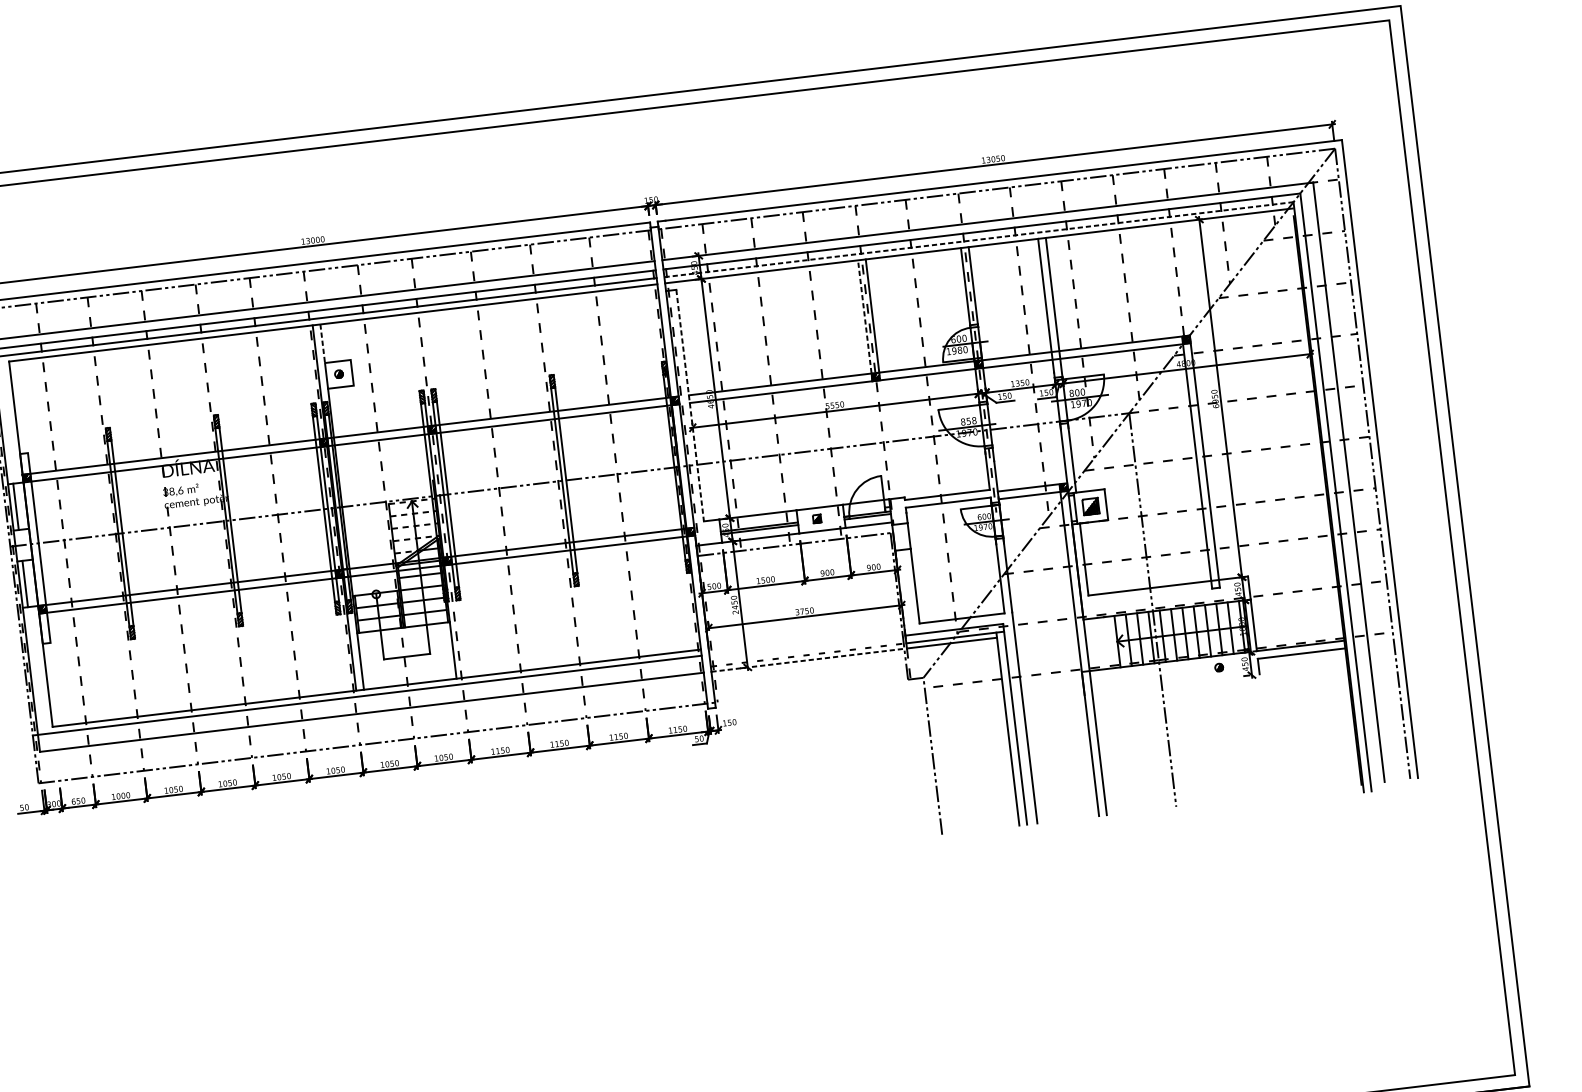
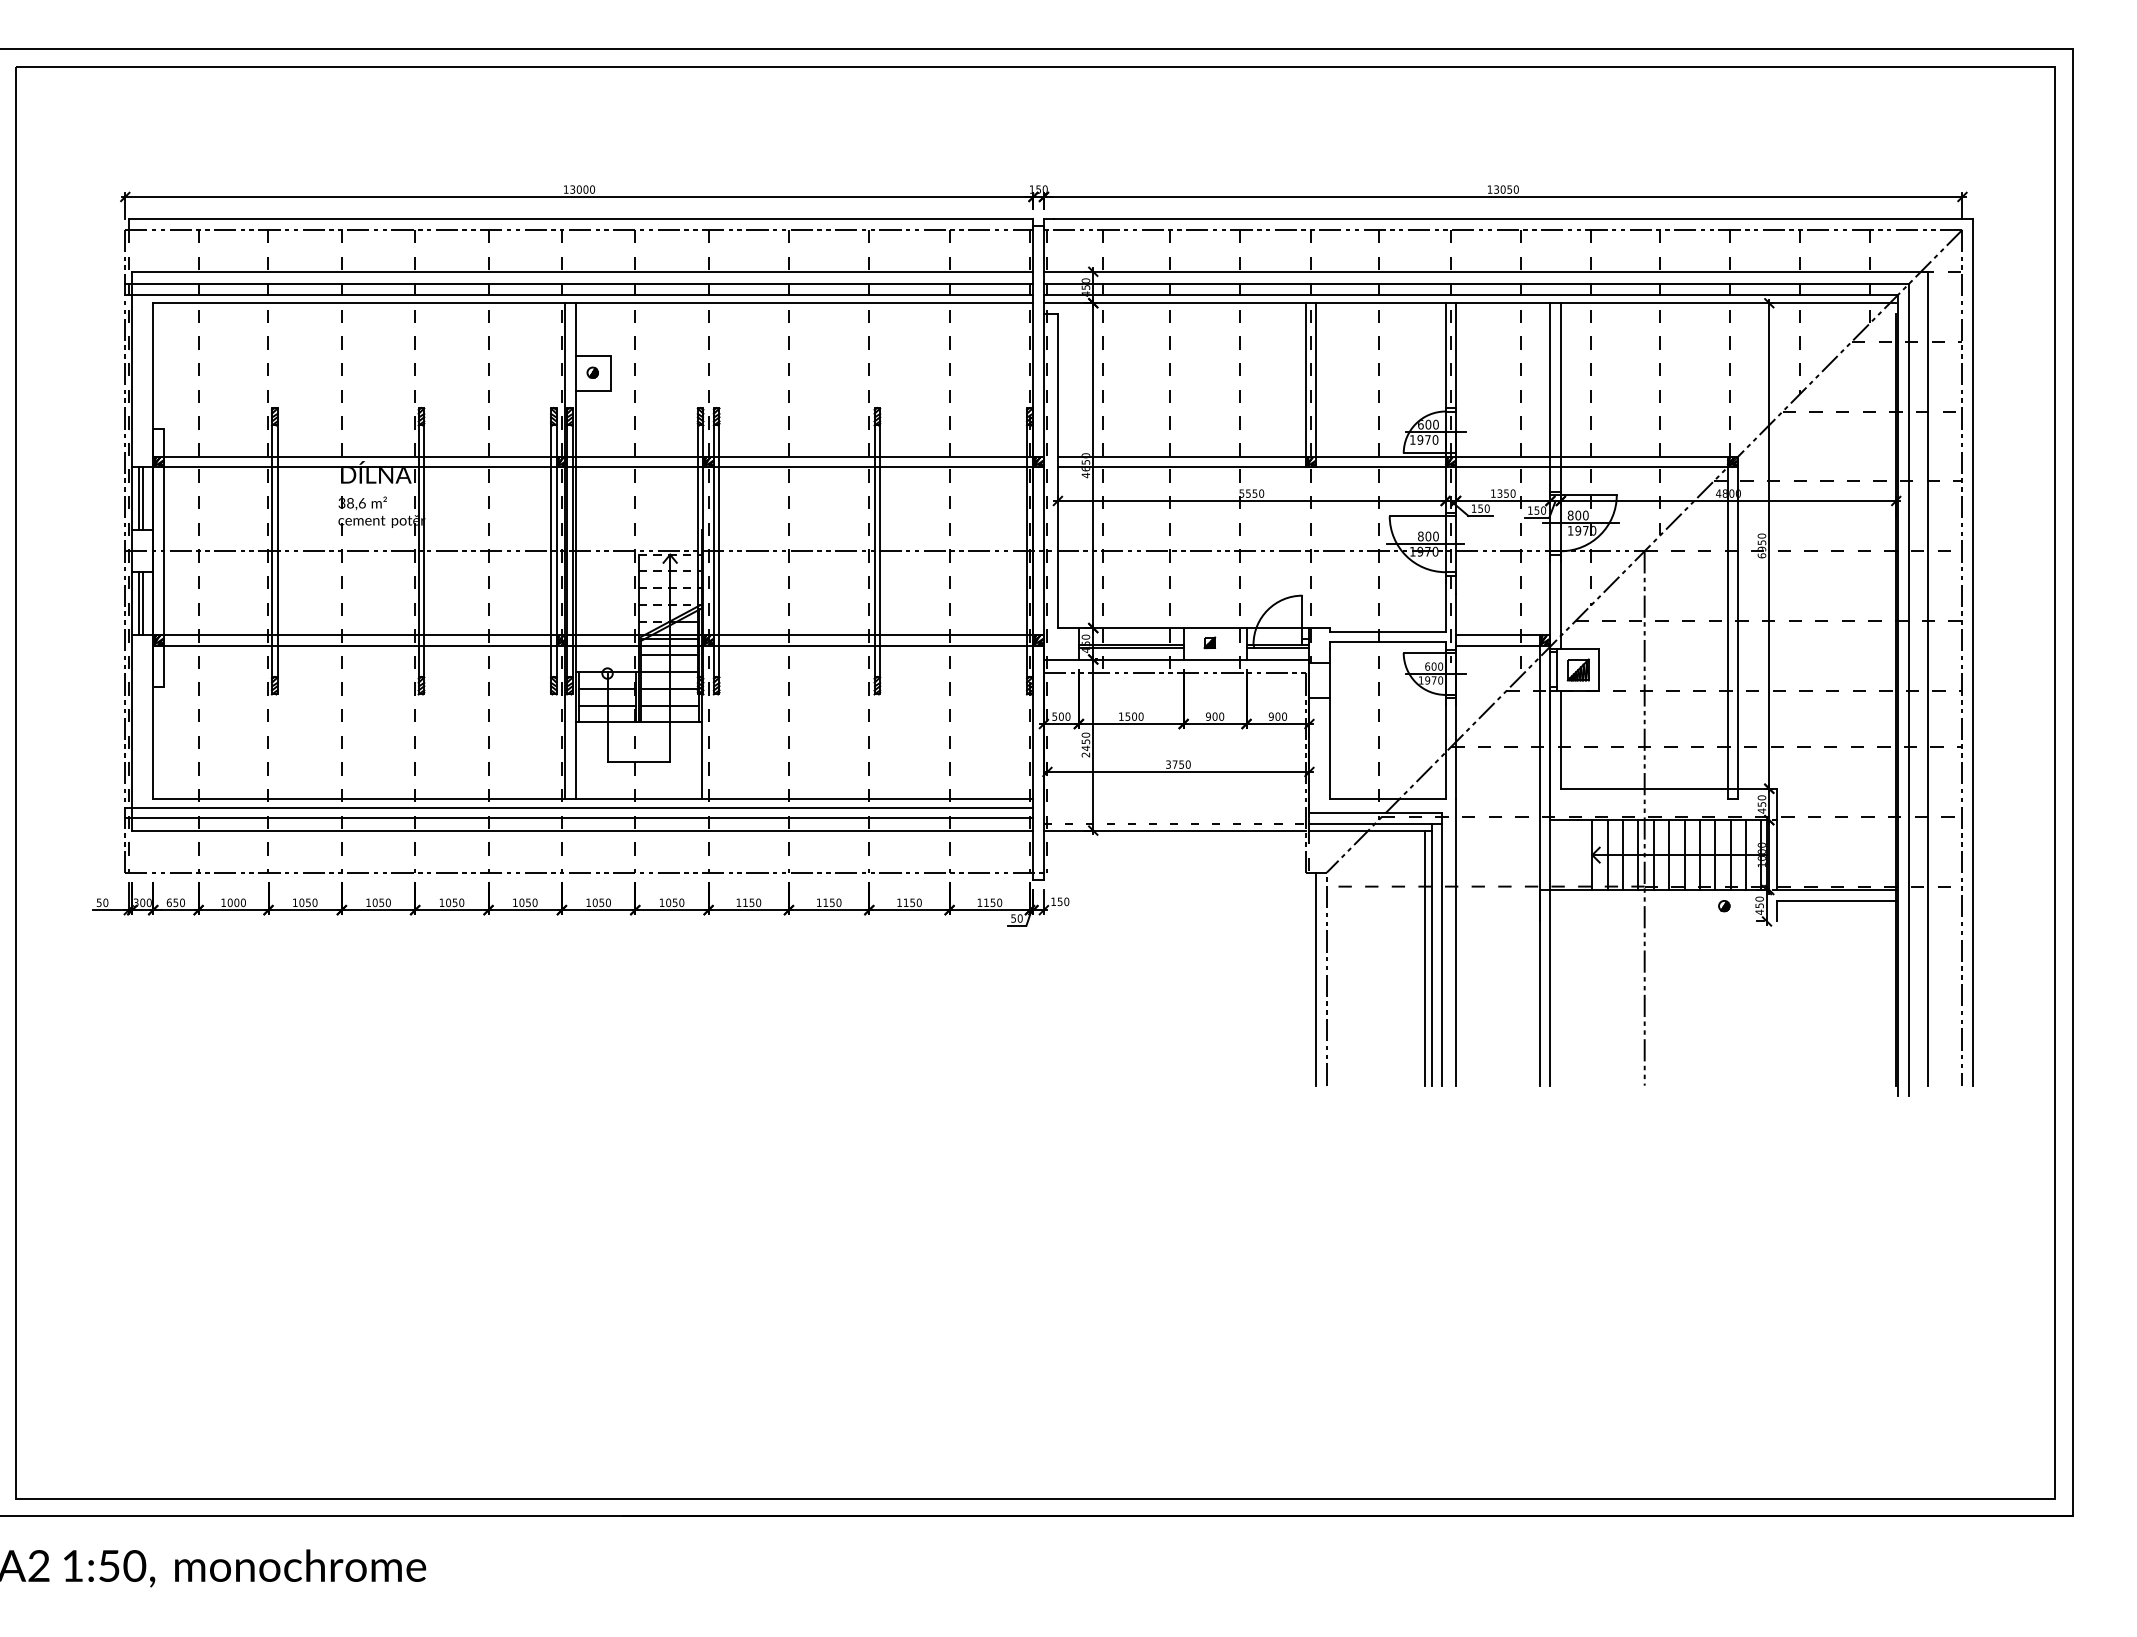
line: (978, 239) -> (1470, 294), dashed -> solid
line: (864, 320) -> (1305, 384), dashed -> solid
line: (322, 343) -> (575, 329), dashed -> solid
text: (959, 350) -> (1427, 439), 1980 -> 1970
line: (689, 406) -> (1057, 471), dashed -> solid
text: (971, 421) -> (1431, 536), 858 -> 800
line: (18, 506) -> (142, 498), added
line: (27, 583) -> (142, 603), added
line: (807, 660) -> (1174, 830), dashed -> solid
line: (368, 703) -> (579, 818), added
line: (1002, 731) -> (1424, 957), added
line: (925, 756) -> (1316, 978), added

